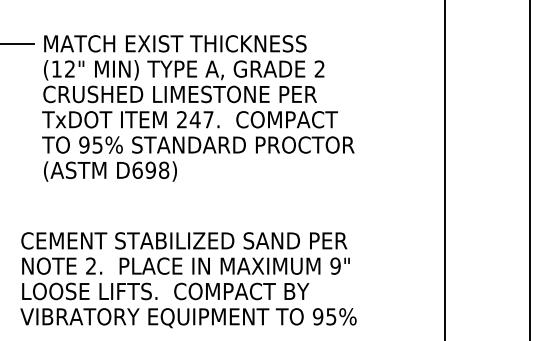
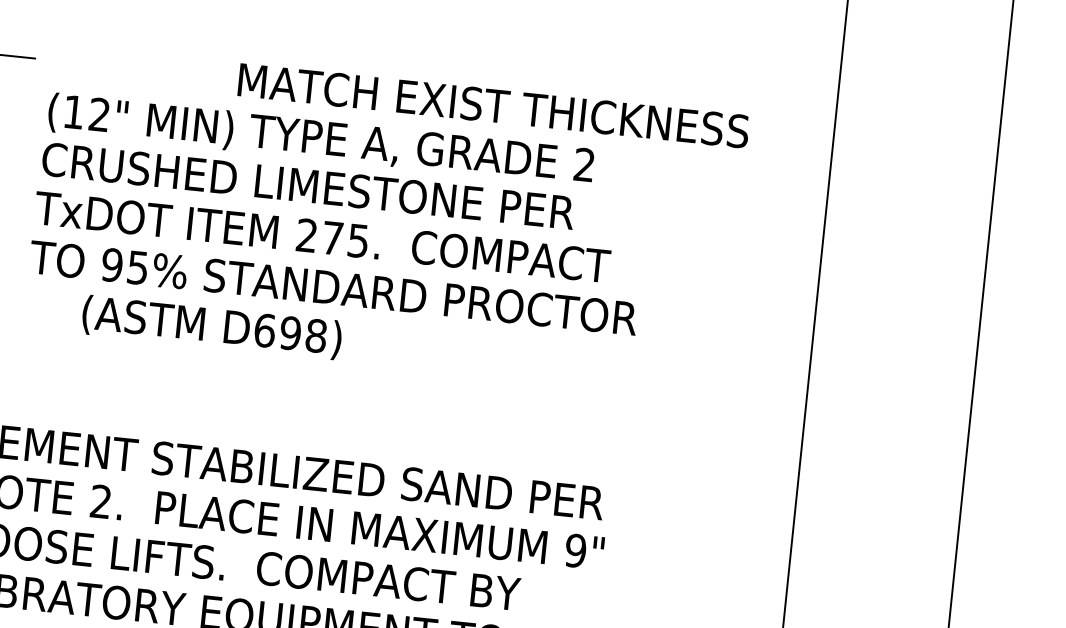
text: (175, 43) -> (494, 105), moved
text: (201, 119) -> (344, 239), 247. -> 275.
text: (110, 171) -> (212, 327), moved

